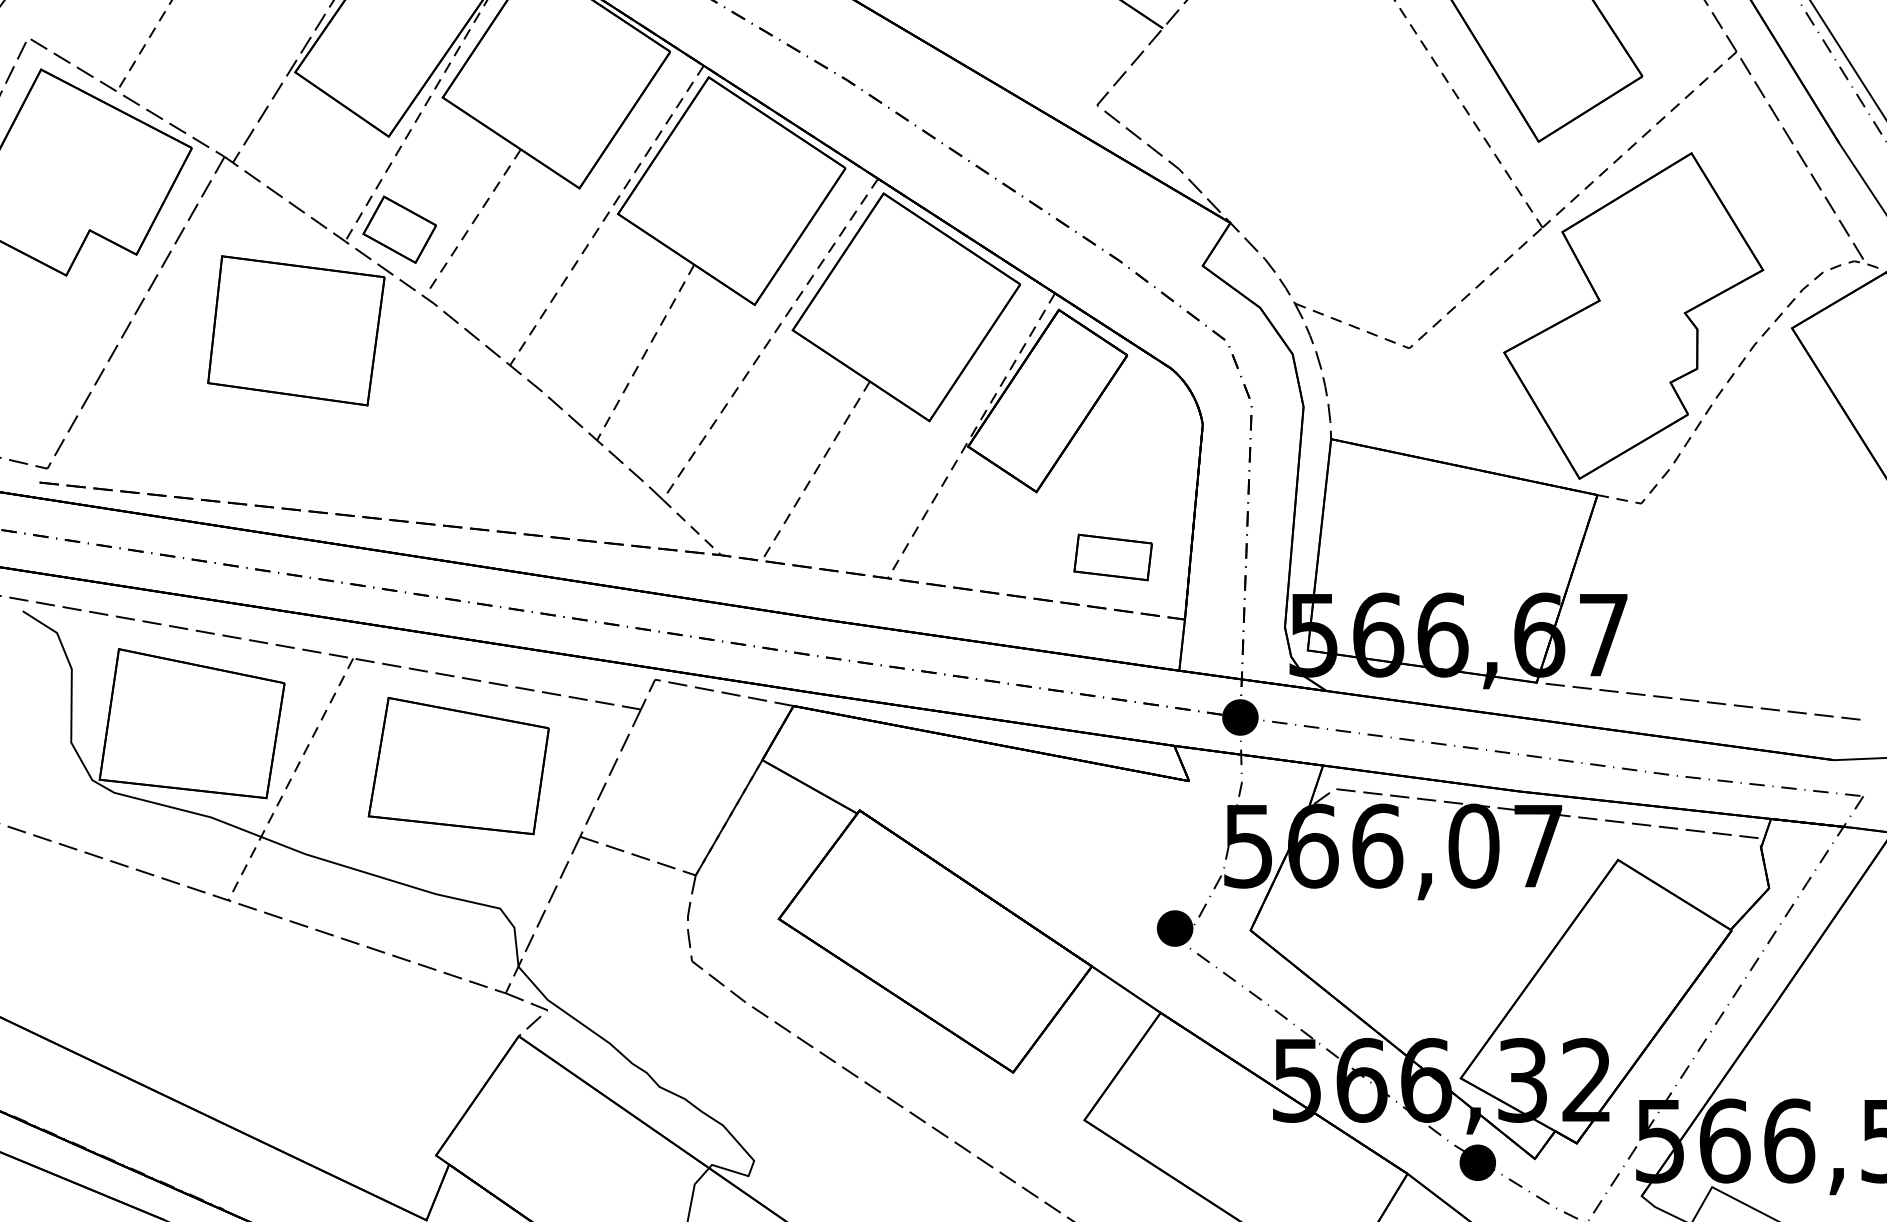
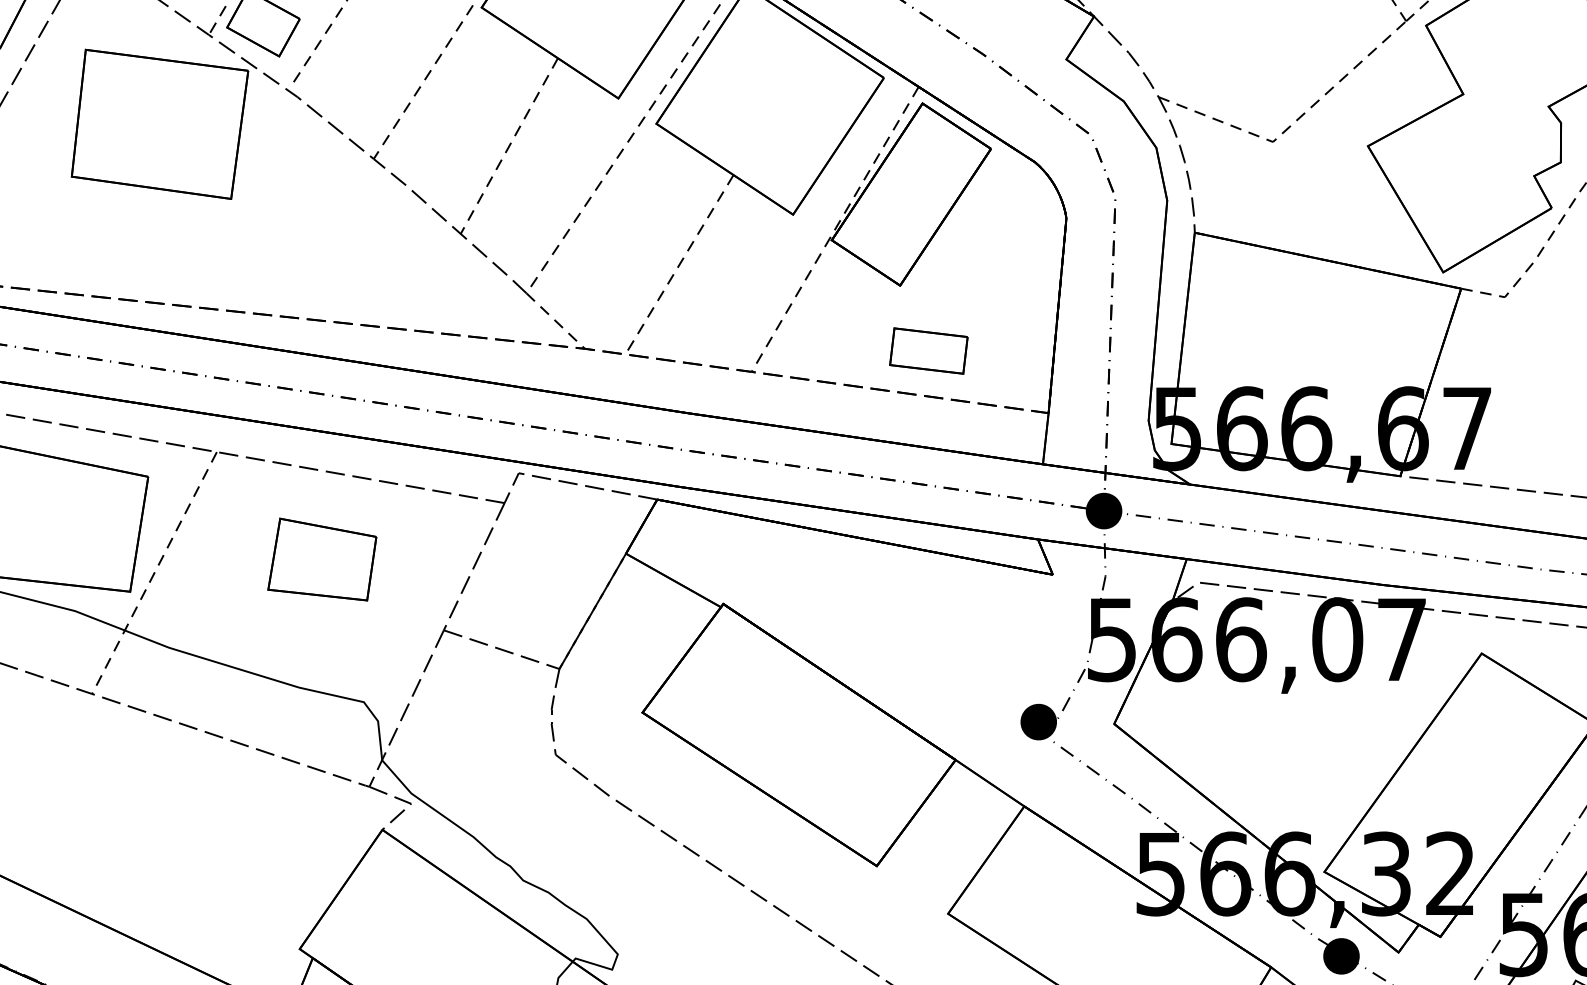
part: (1112, 557) -> (928, 351), moved
part: (458, 765) -> (322, 559), size x0.6

